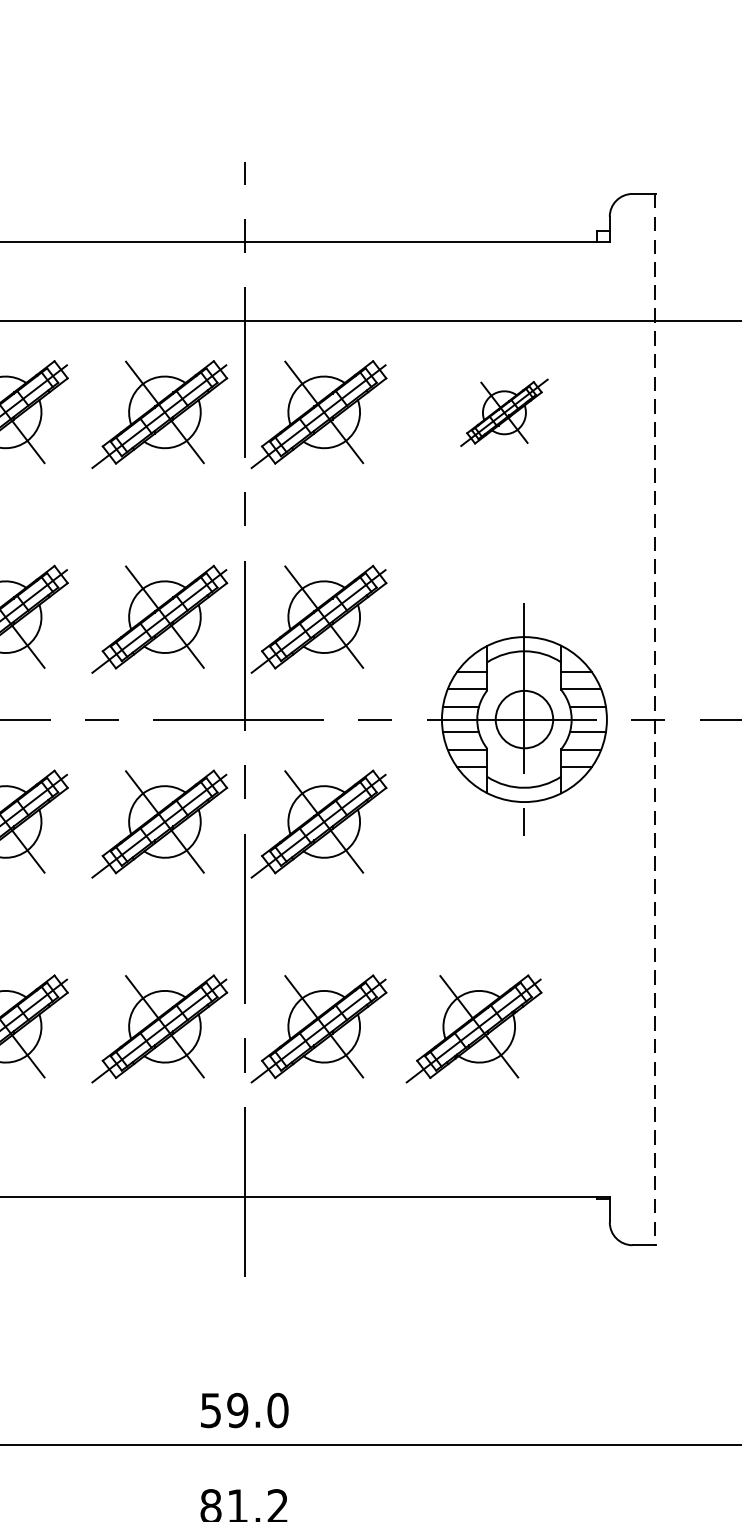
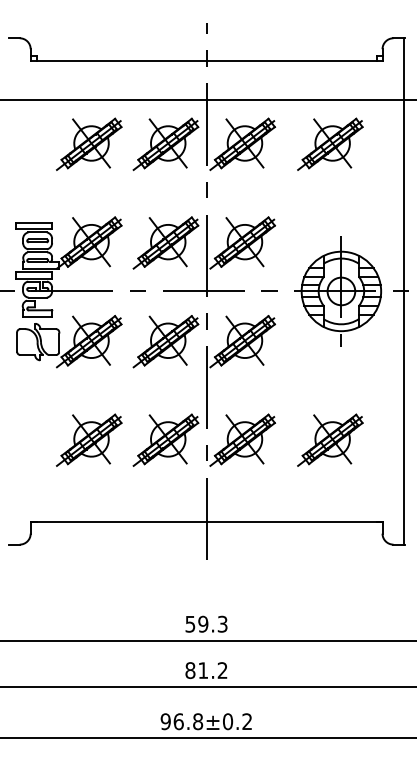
part: (501, 412) -> (330, 143), size x1.67
line: (655, 719) -> (404, 291), dashed -> solid
part: (474, 1026) -> (330, 439), moved
text: (277, 1408) -> (222, 623), 59.0 -> 59.3

